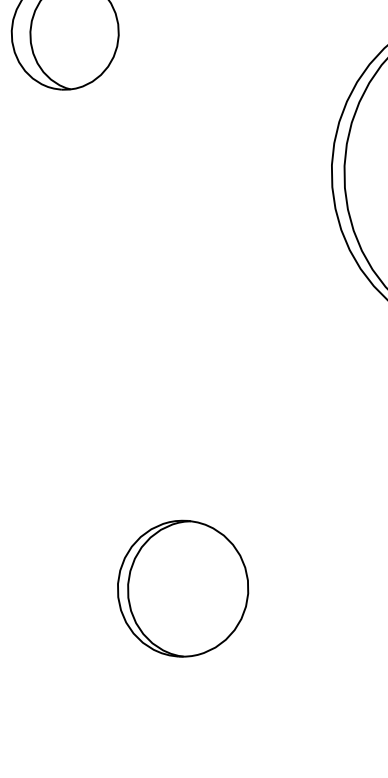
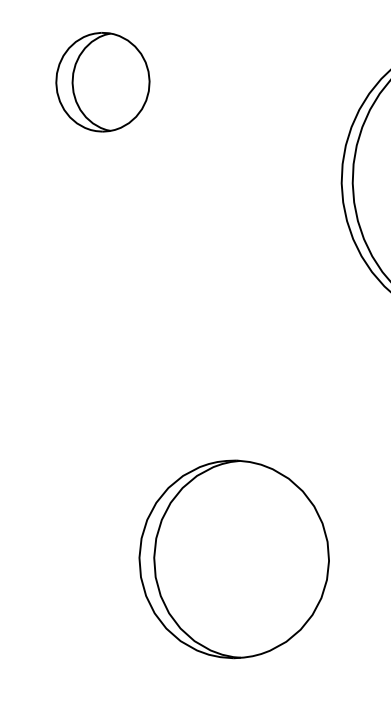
part: (182, 588) -> (233, 559), size x1.67

